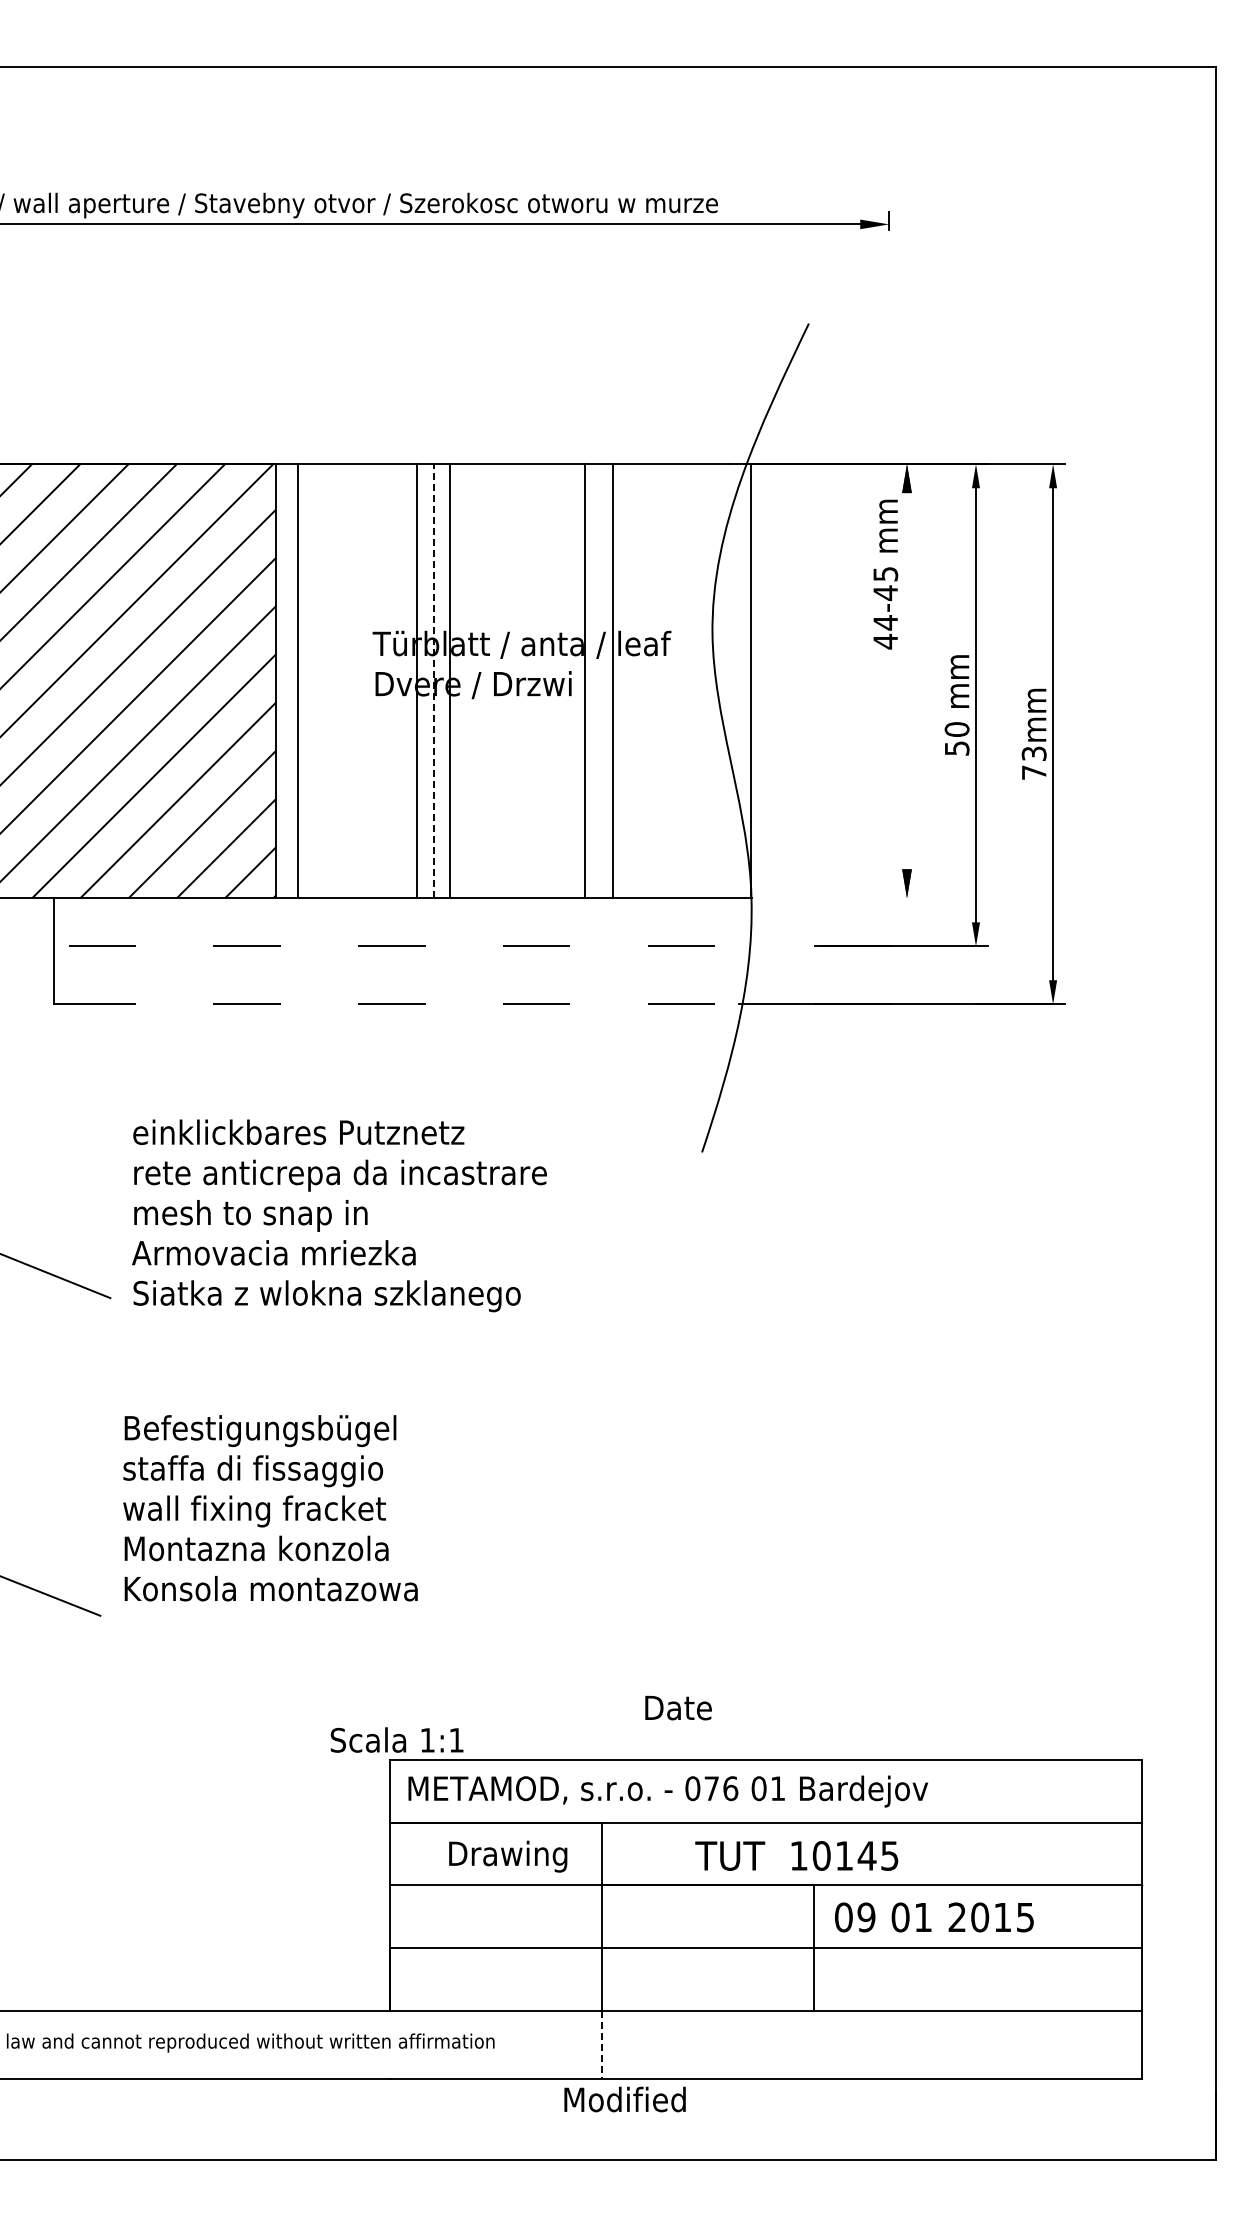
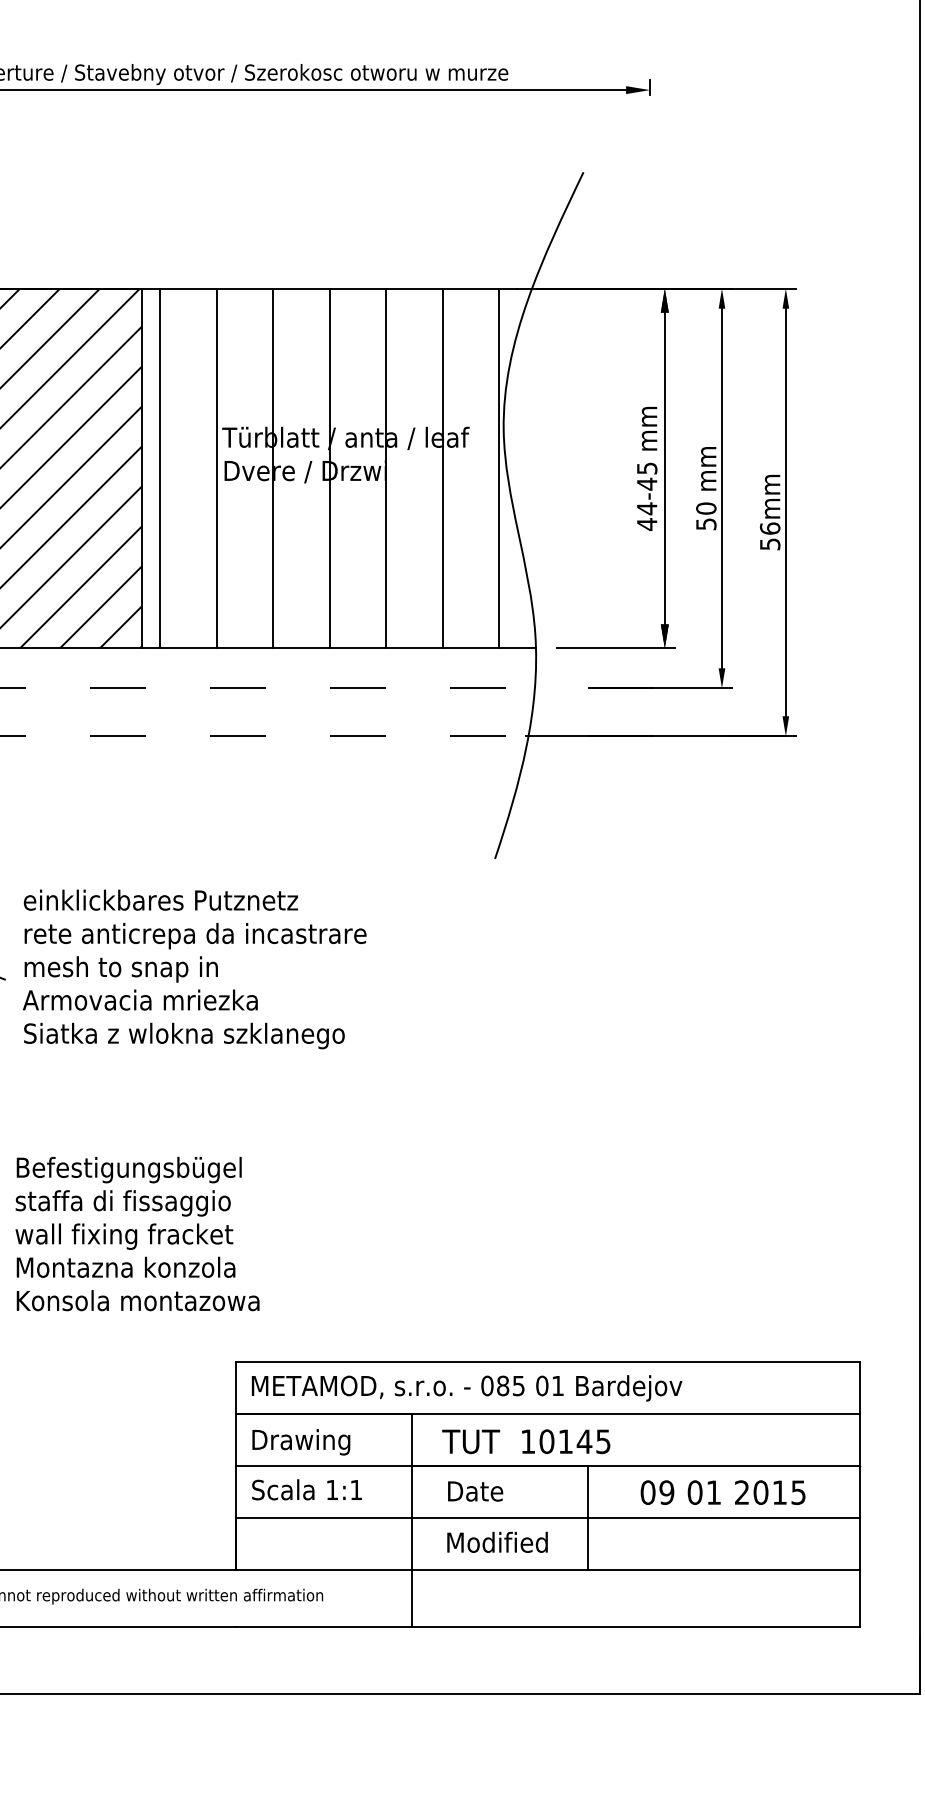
text: (885, 574) -> (647, 468), moved
line: (434, 680) -> (273, 467), dashed -> solid
line: (417, 681) -> (217, 468), moved
line: (450, 681) -> (329, 468), moved
line: (584, 681) -> (442, 468), moved
line: (612, 681) -> (386, 468), moved
line: (751, 681) -> (499, 468), moved
line: (907, 681) -> (665, 468), added
text: (1033, 762) -> (769, 535), 73mm -> 56mm
line: (847, 898) -> (615, 648), added
text: (339, 1215) -> (194, 969), moved
text: (270, 1508) -> (137, 1234), moved
text: (678, 1707) -> (475, 1491), moved
text: (396, 1739) -> (306, 1489), moved
text: (721, 1788) -> (511, 1385), 076 -> 085
text: (796, 1855) -> (526, 1441), moved
text: (508, 1856) -> (301, 1442), moved
text: (934, 1917) -> (723, 1492), moved
line: (601, 2045) -> (411, 1598), dashed -> solid
text: (624, 2099) -> (497, 1542), moved

